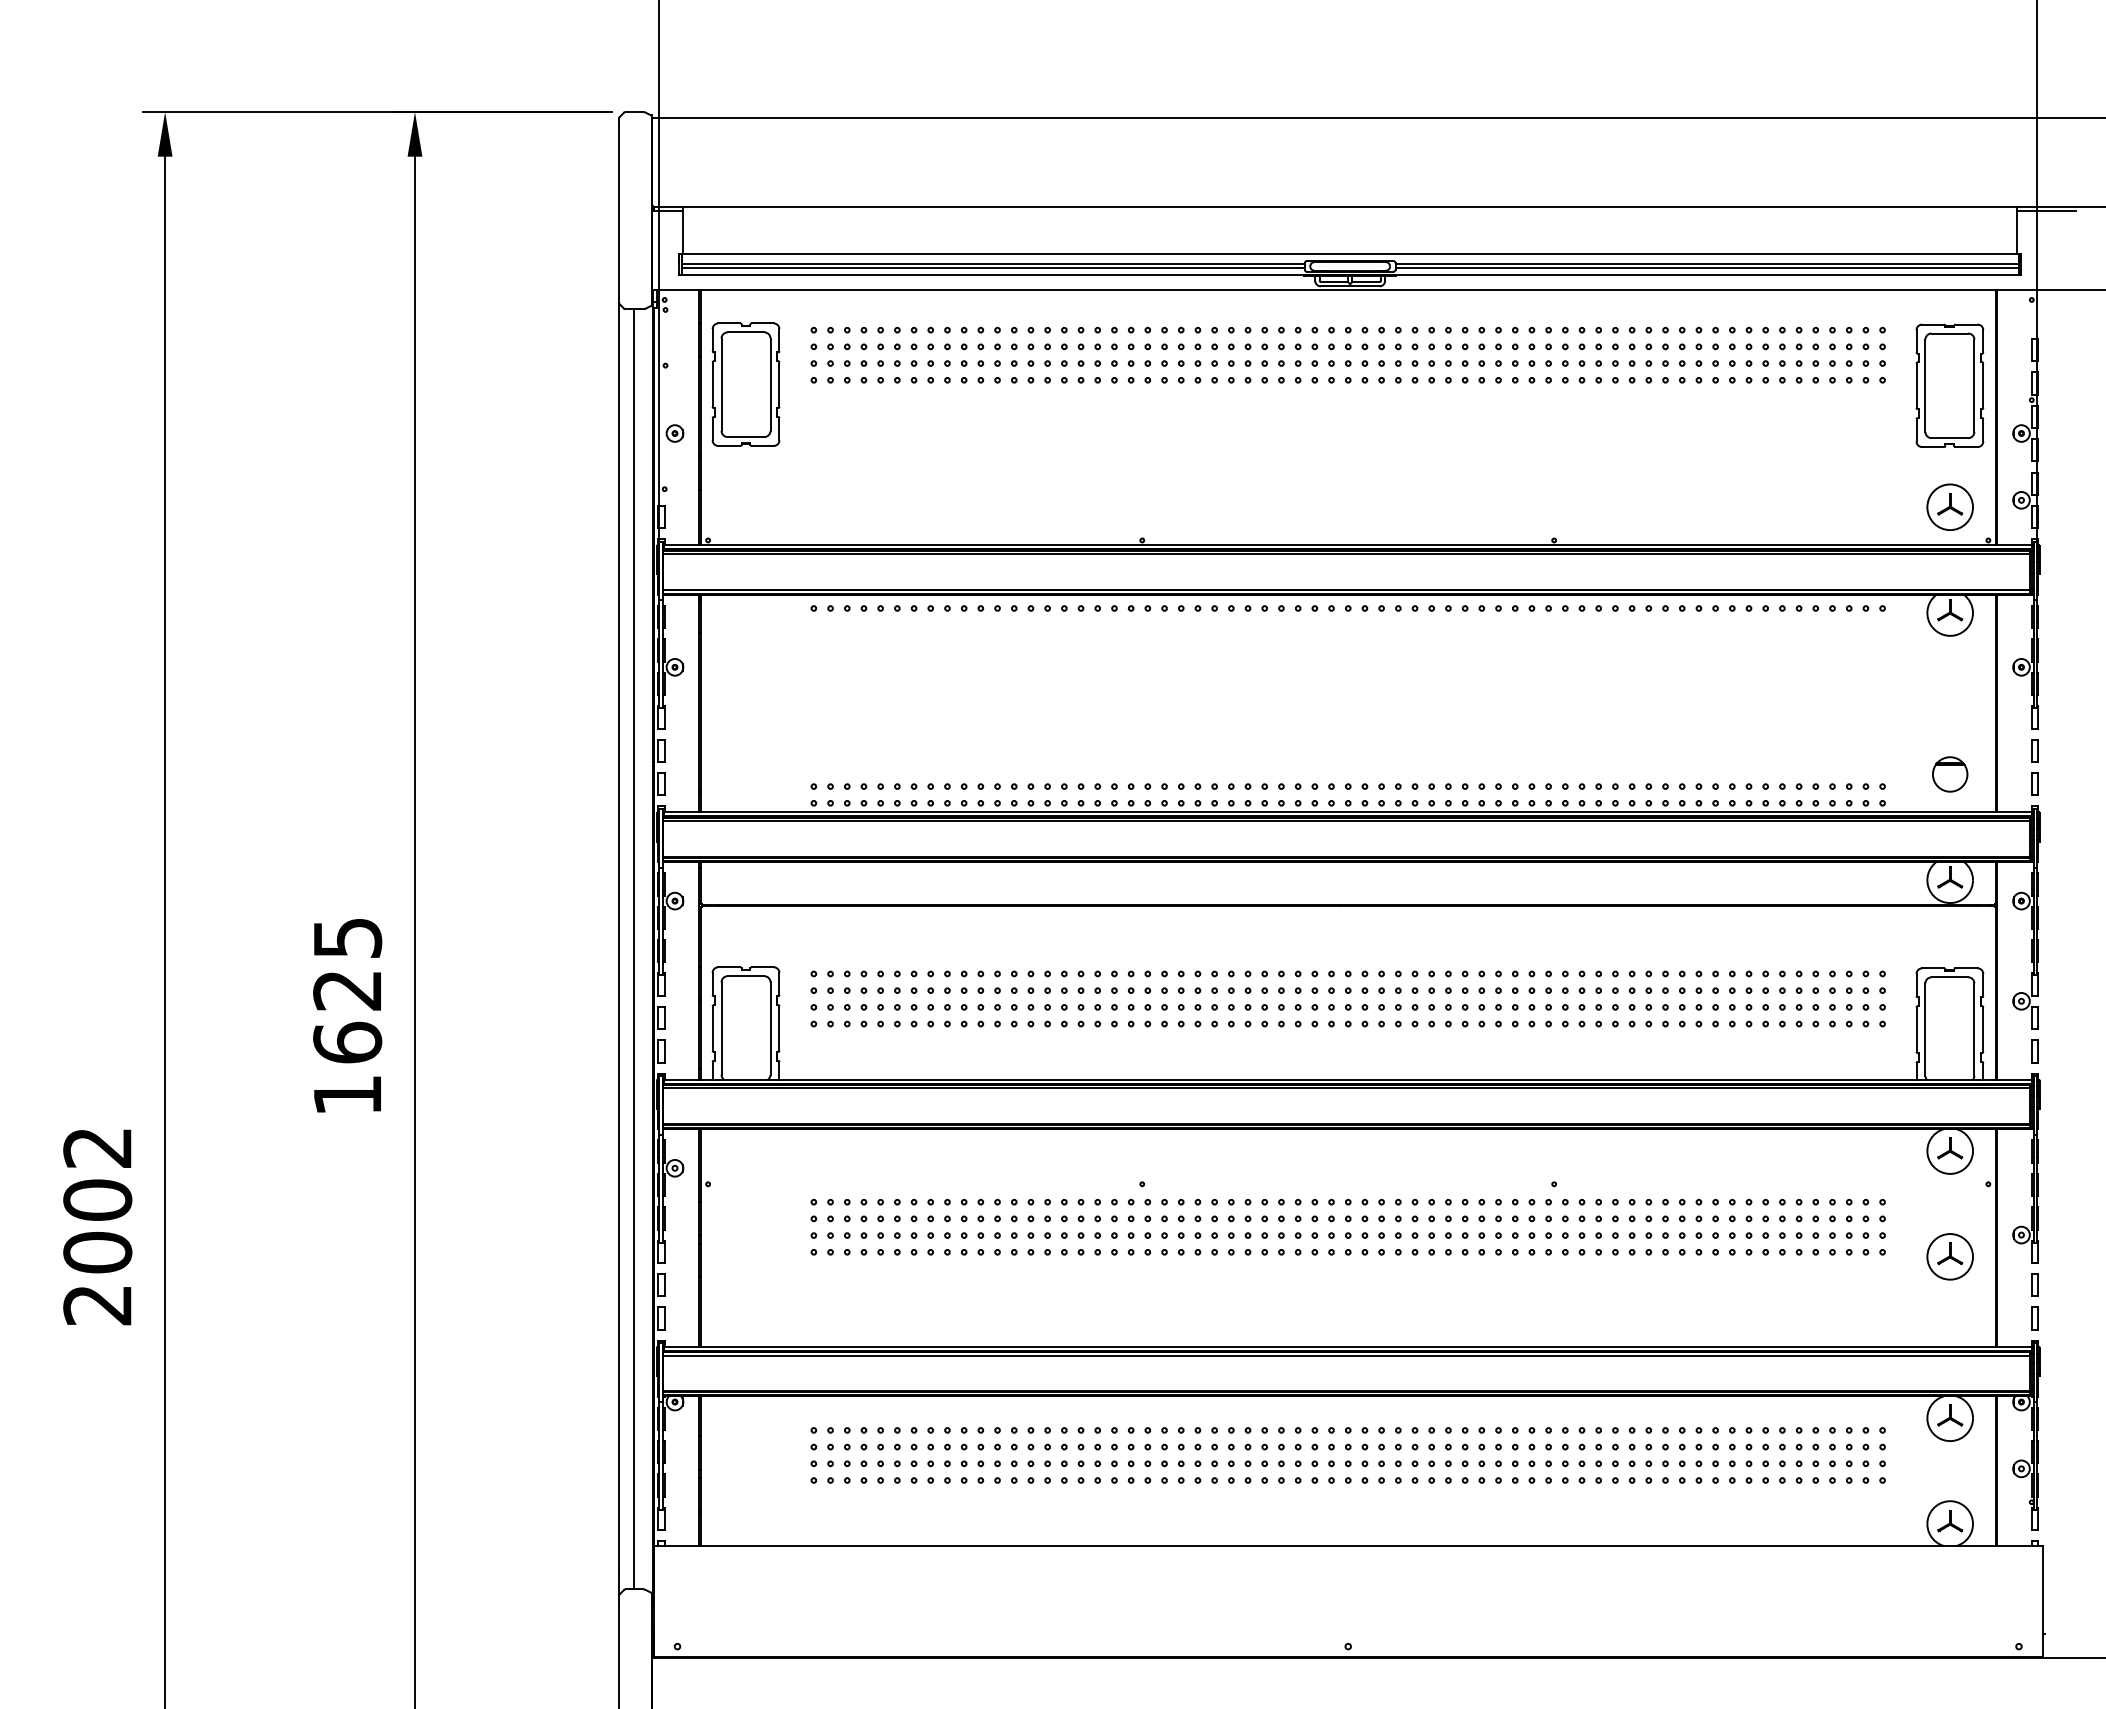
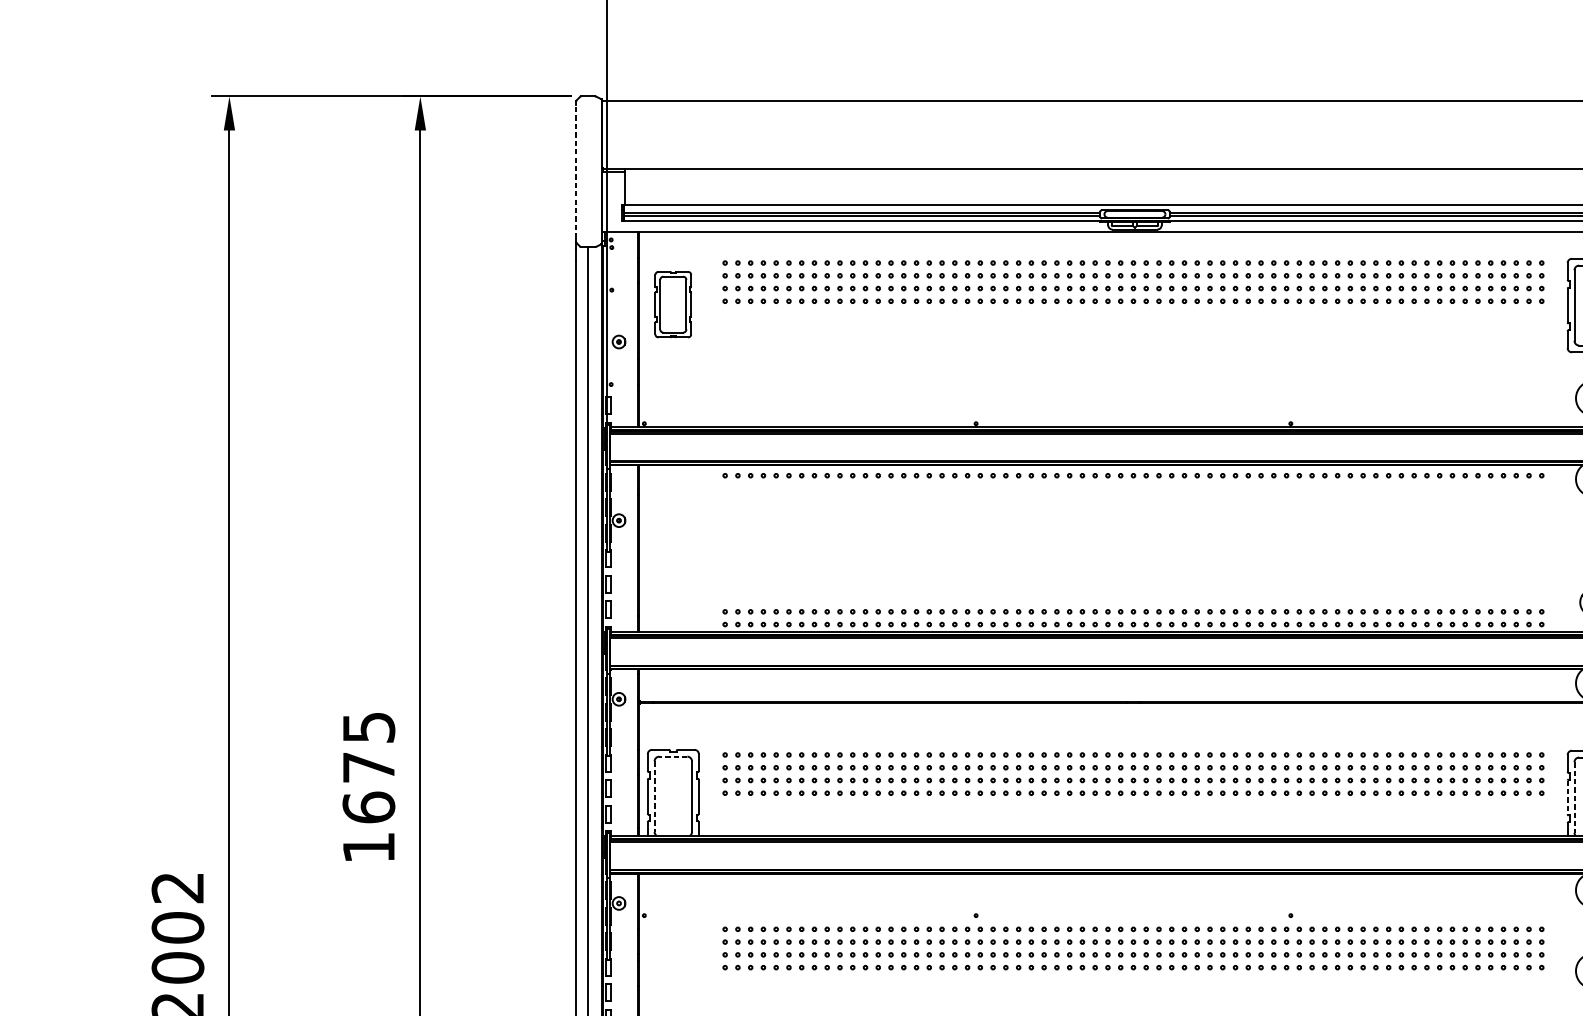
line: (619, 210) -> (576, 171), solid -> dashed
part: (745, 384) -> (672, 304), size x0.7
line: (745, 976) -> (672, 756), solid -> dashed
text: (346, 990) -> (368, 767), 1625 -> 1675
line: (721, 1029) -> (654, 797), solid -> dashed
line: (1916, 1030) -> (1567, 798), solid -> dashed
line: (1925, 1030) -> (1574, 798), solid -> dashed

